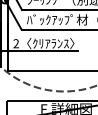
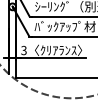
text: (16, 44) -> (24, 51), 2 -> 3

